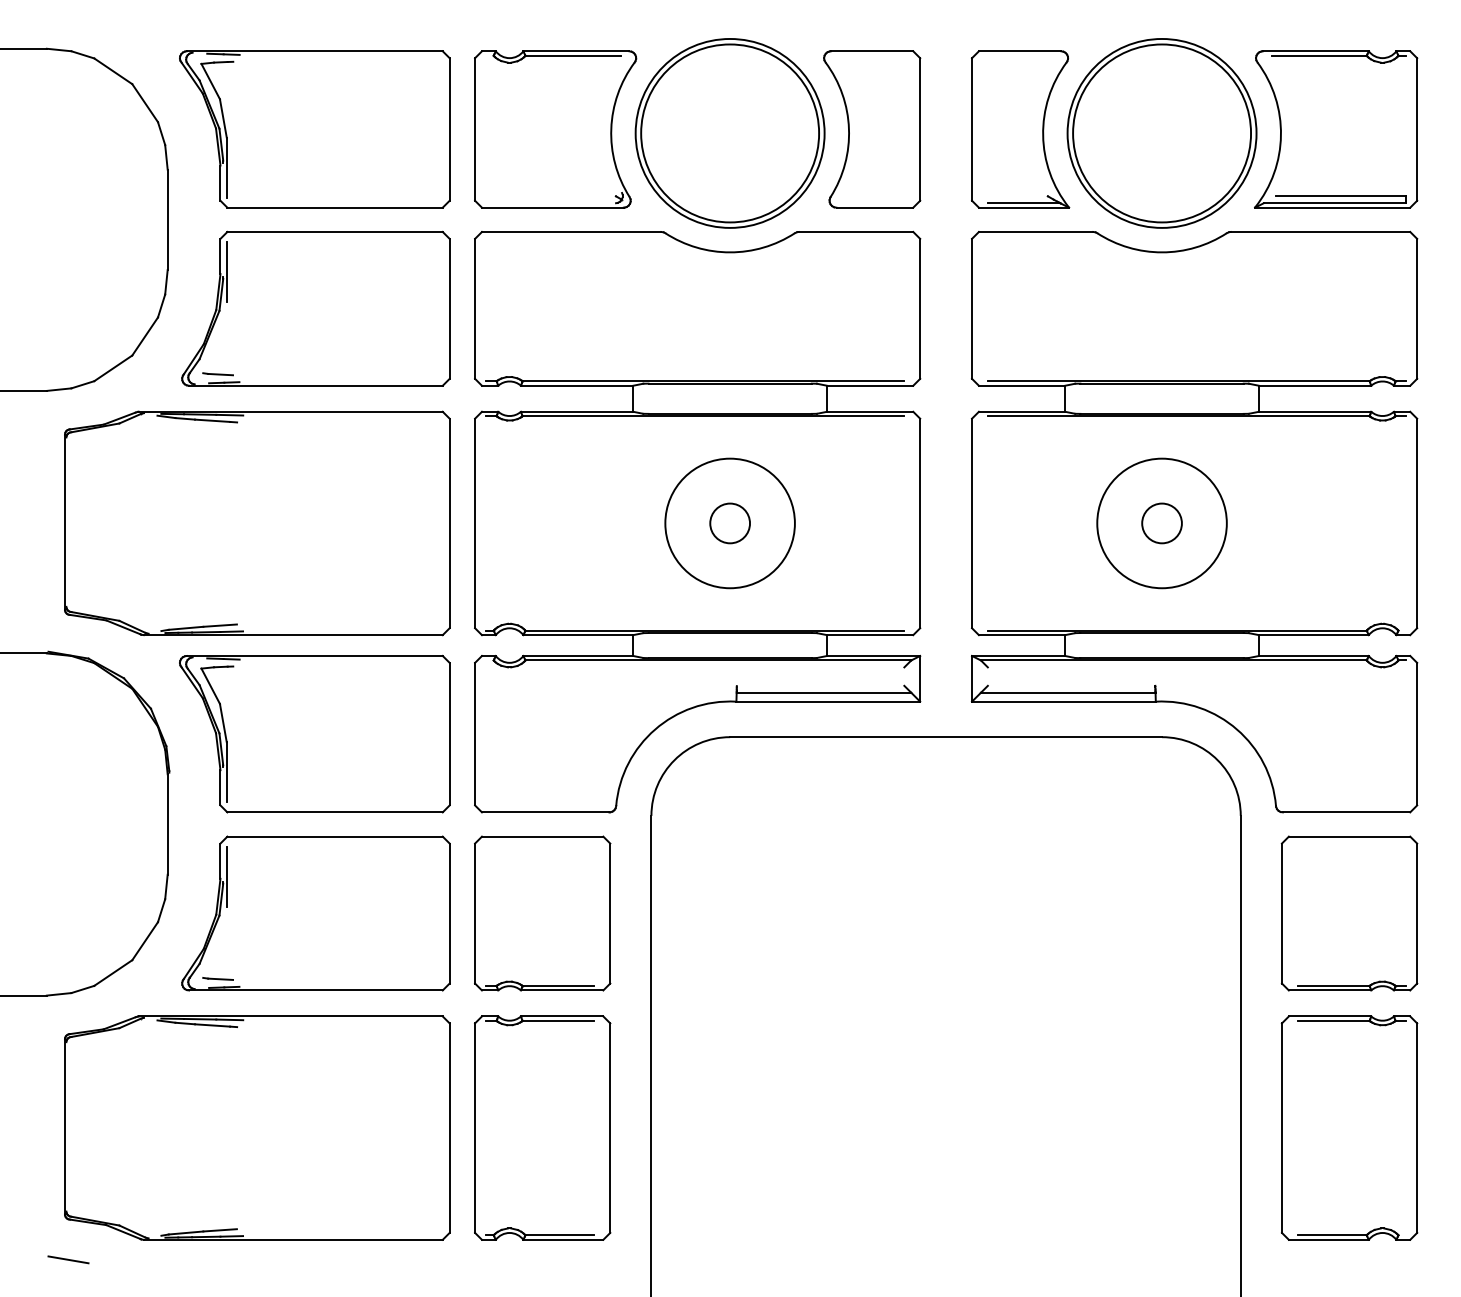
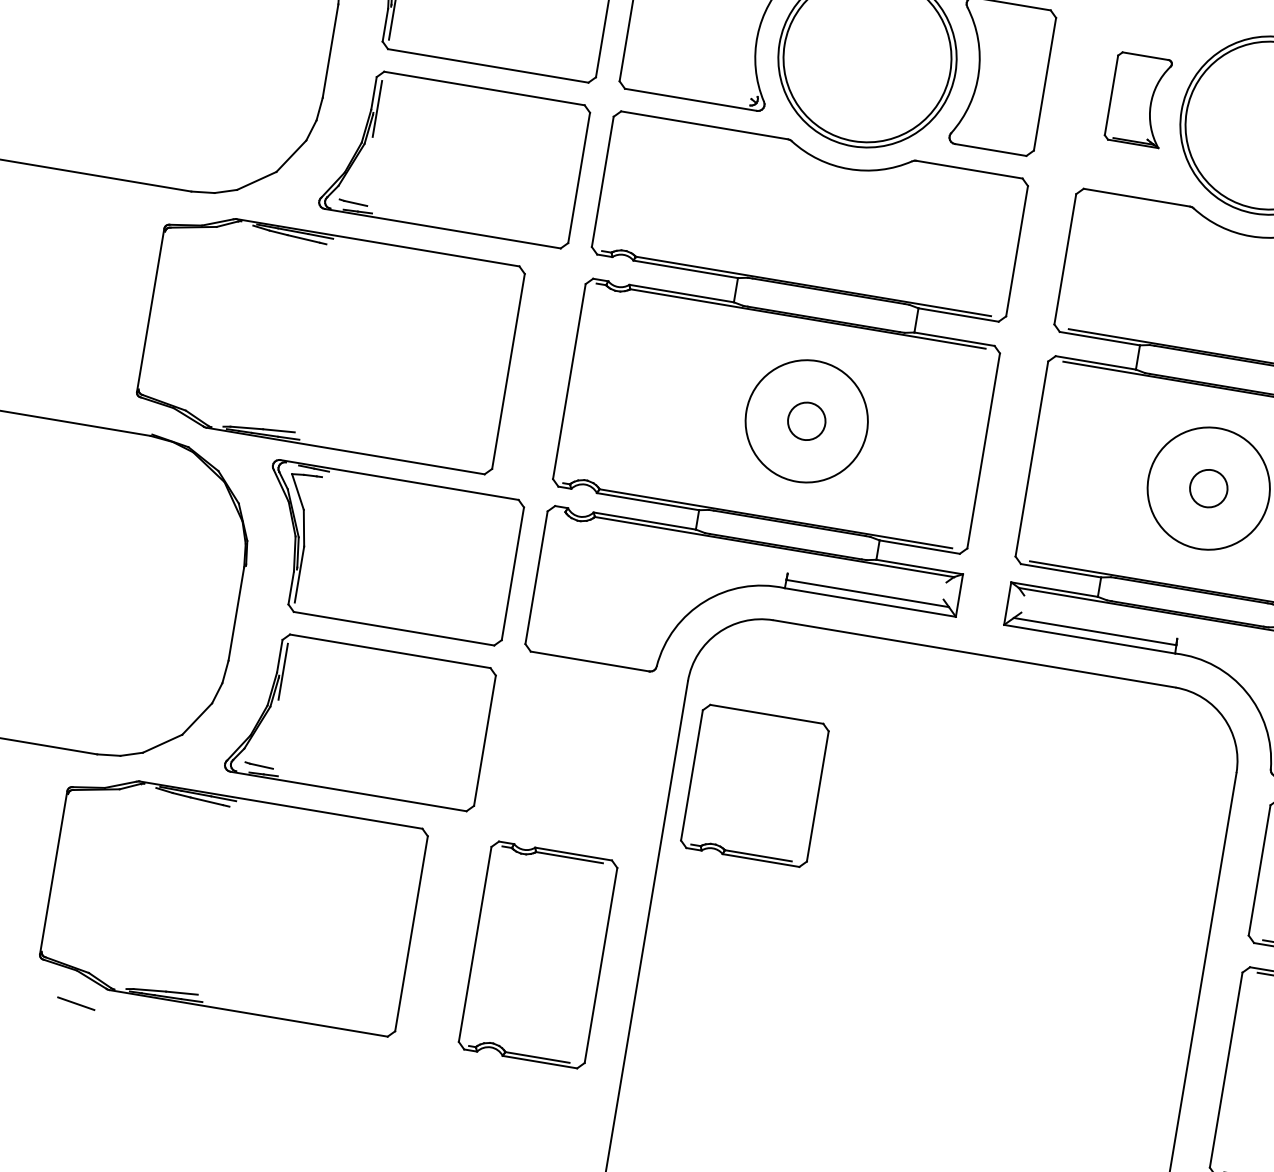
part: (1020, 129) -> (1138, 99), size x0.6
part: (257, 523) -> (329, 341), moved
part: (542, 913) -> (754, 785), moved
part: (257, 1127) -> (232, 903), moved

